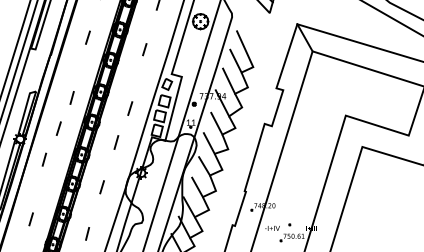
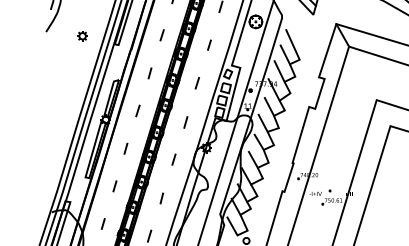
line: (71, 98) -> (149, 73), moved
line: (129, 108) -> (196, 83), moved
line: (43, 159) -> (125, 148), moved

